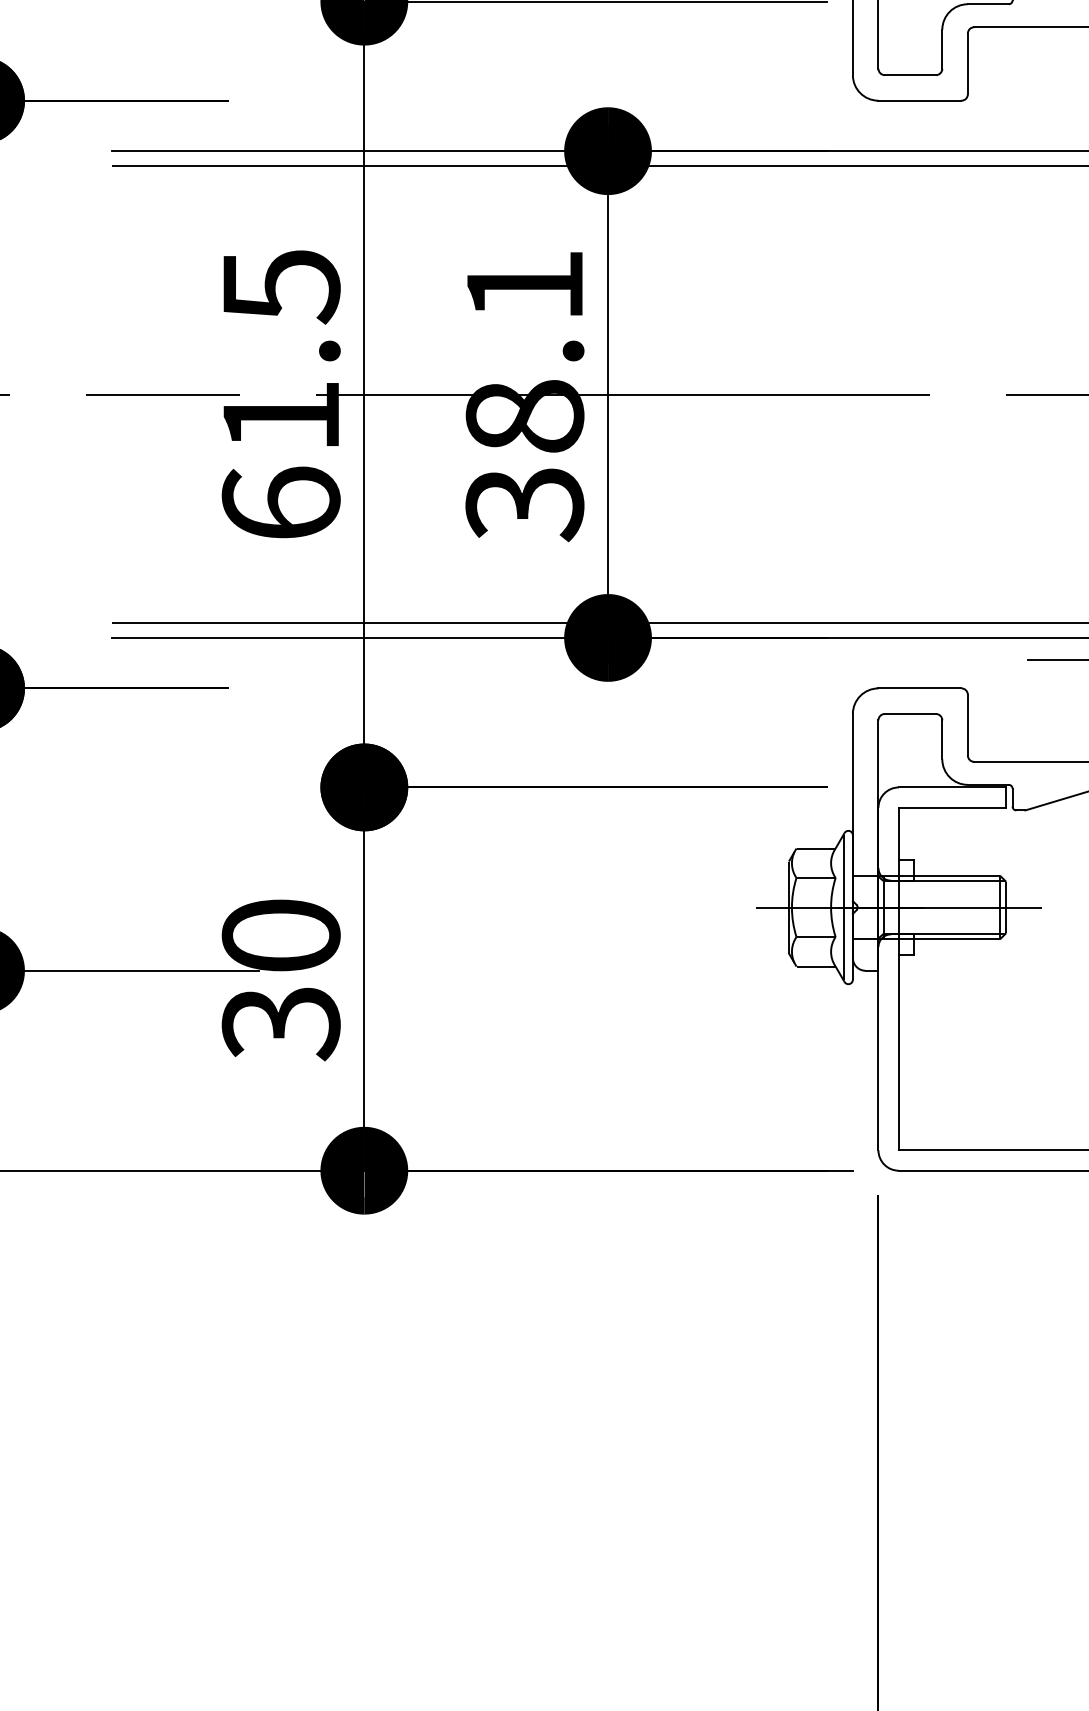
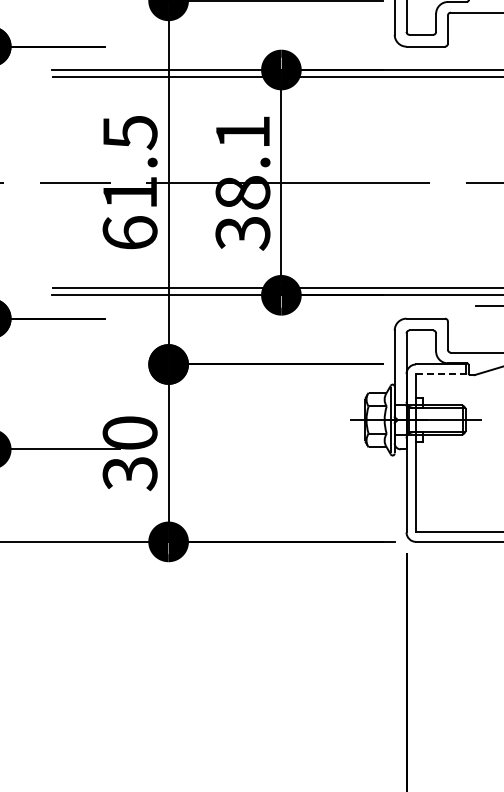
line: (951, 806) -> (440, 373), solid -> dashed

